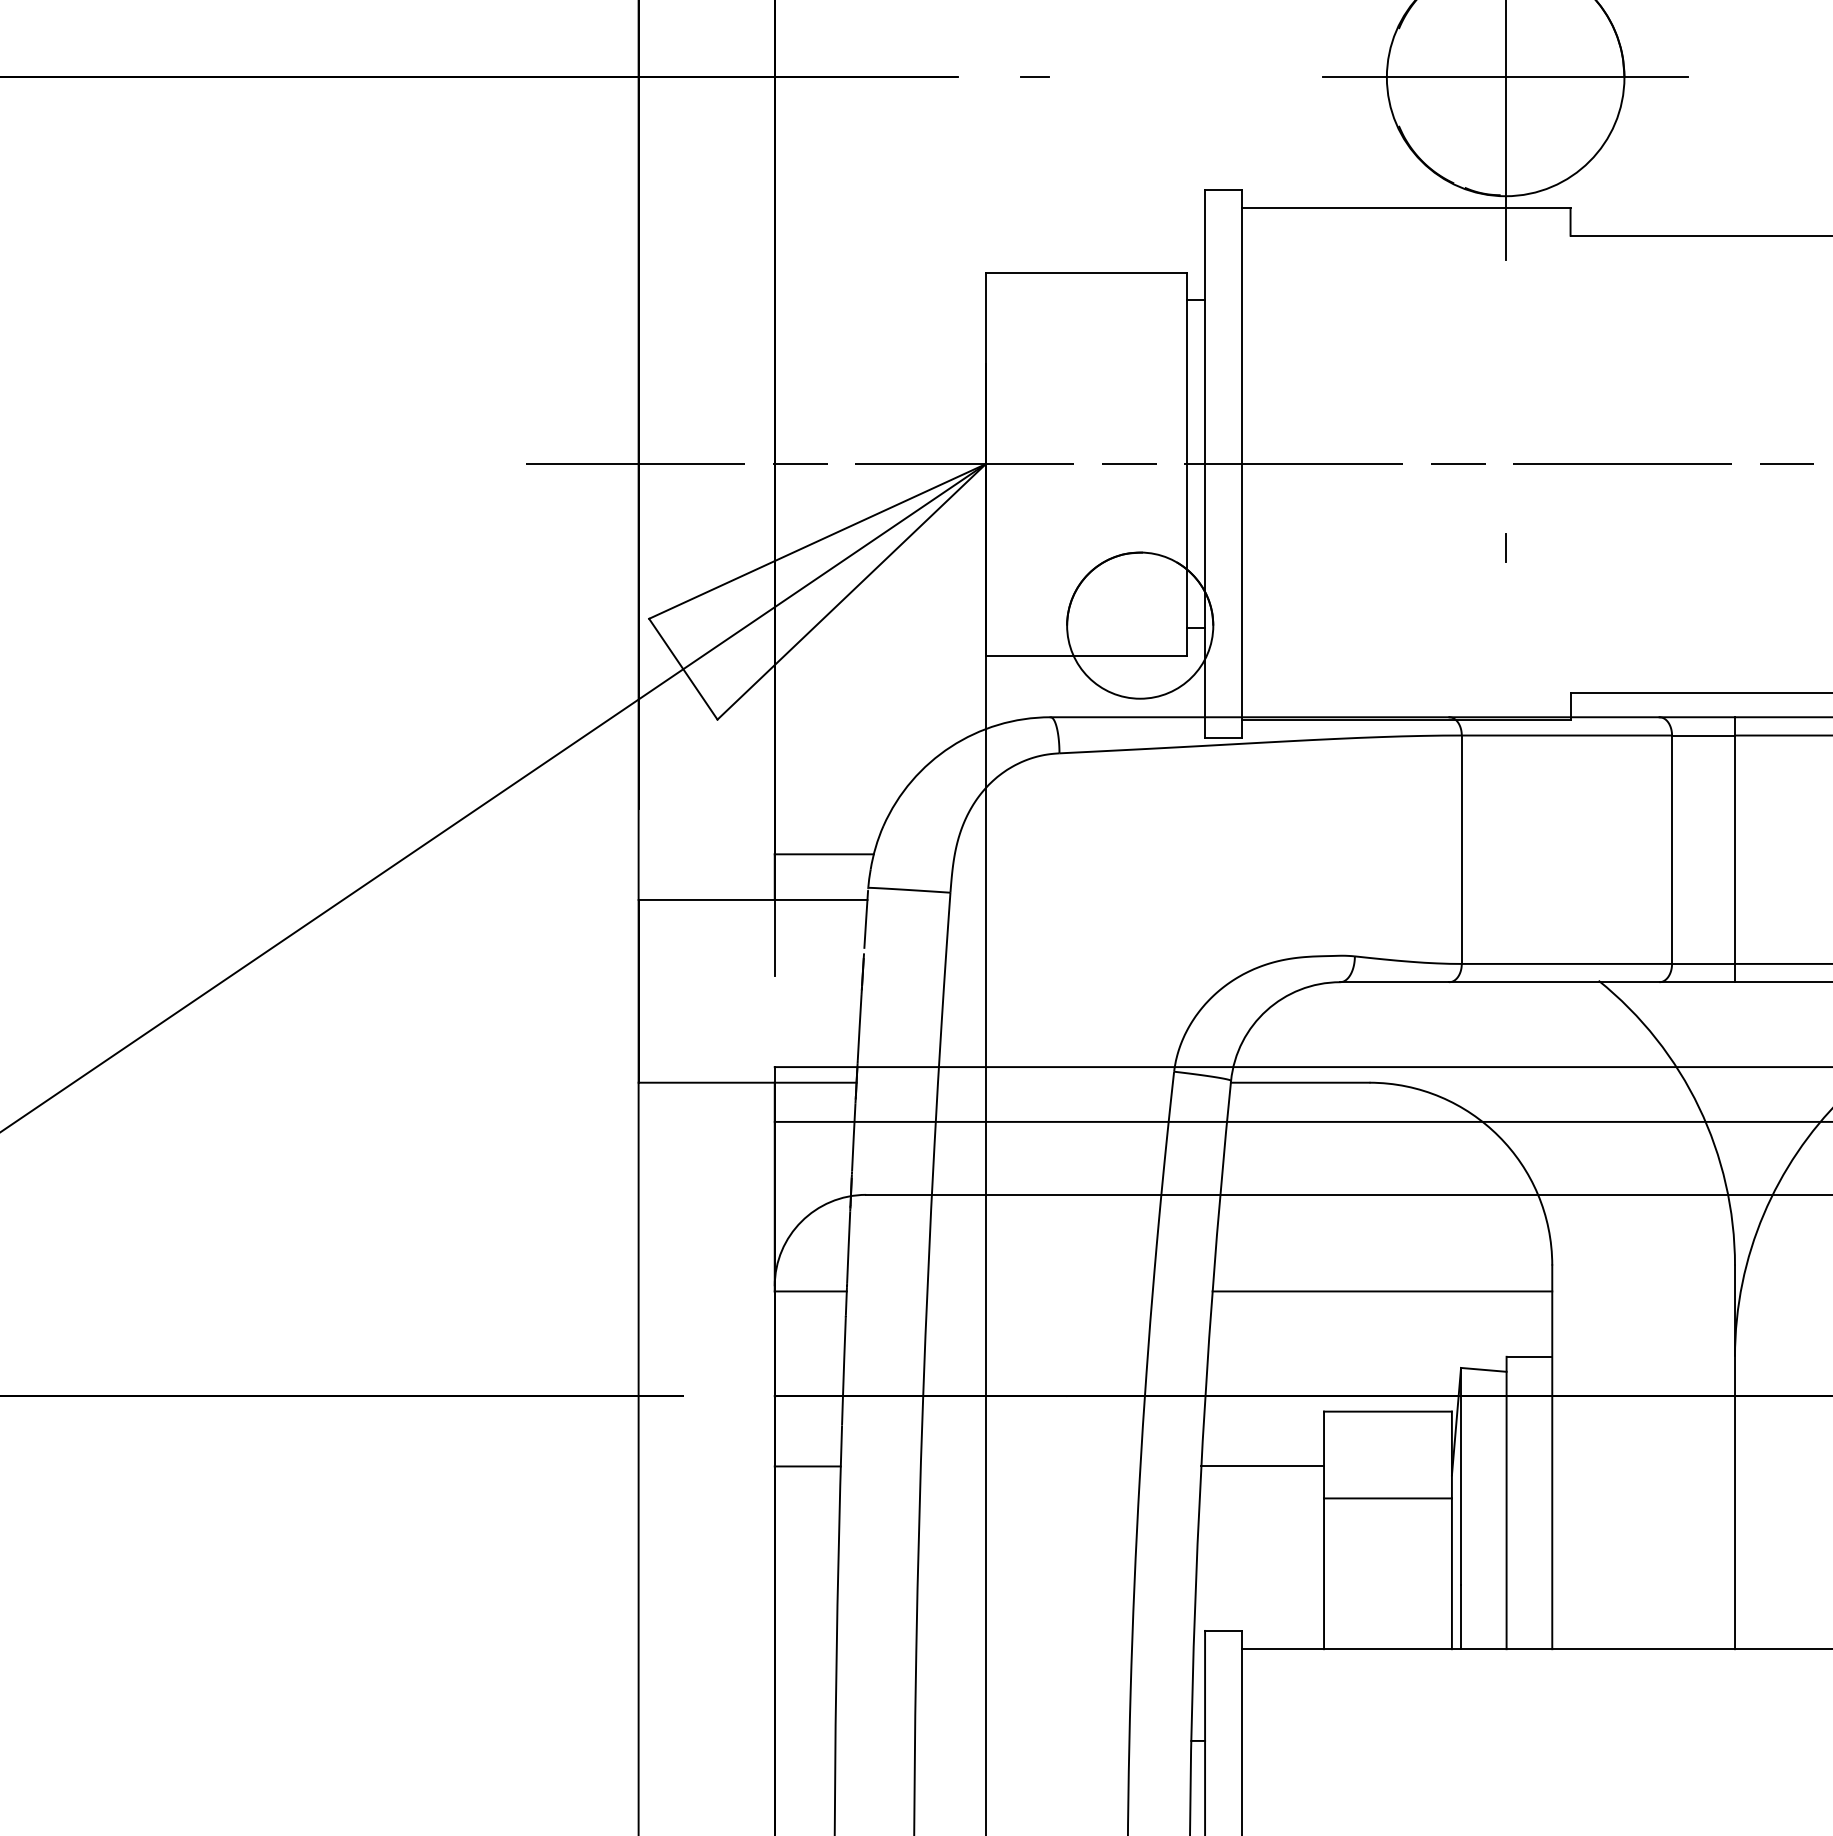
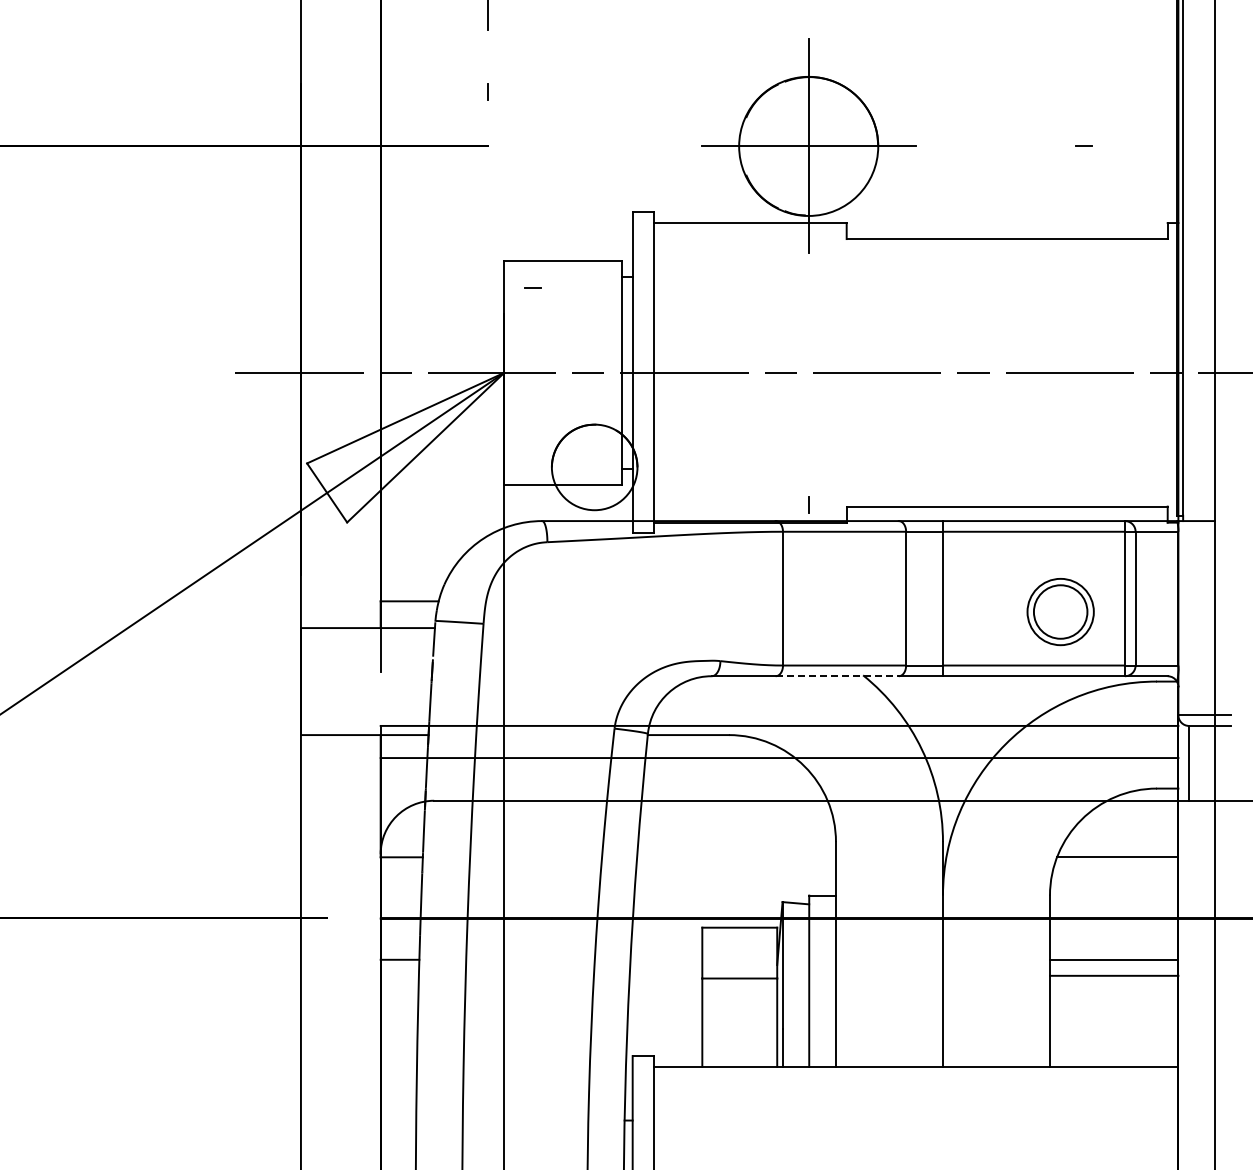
line: (1034, 75) -> (532, 287), moved
line: (1505, 547) -> (808, 504), moved
line: (1554, 982) -> (837, 676), solid -> dashed
line: (1382, 1291) -> (736, 857), removed
line: (1262, 1465) -> (666, 959), removed

